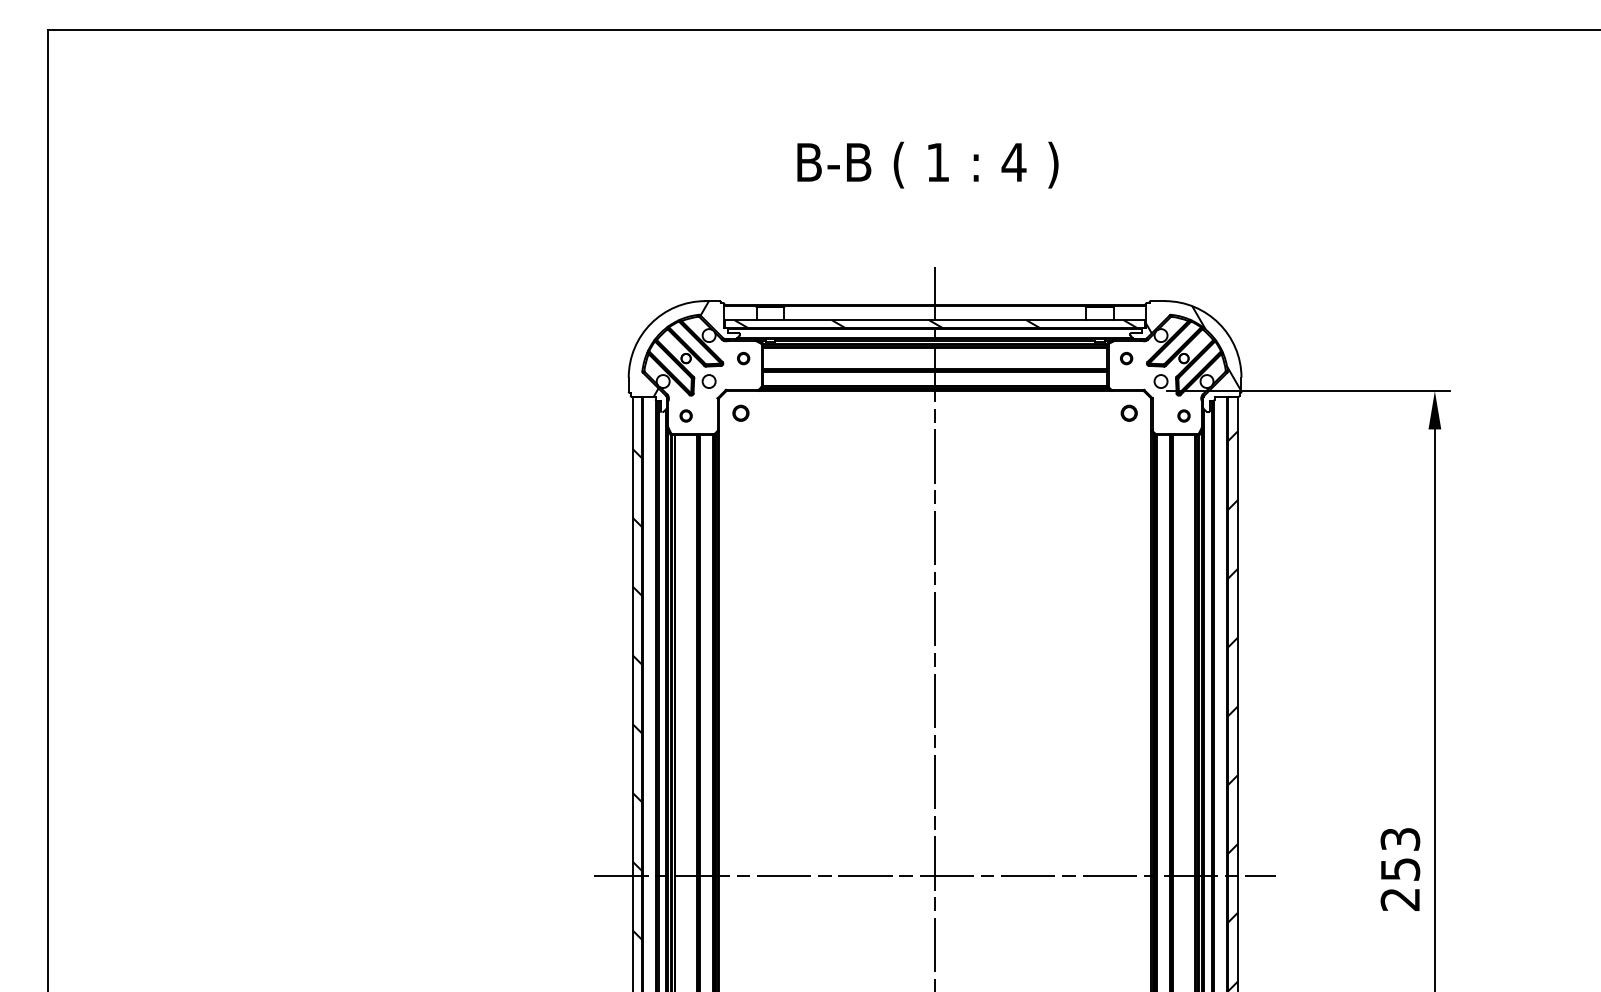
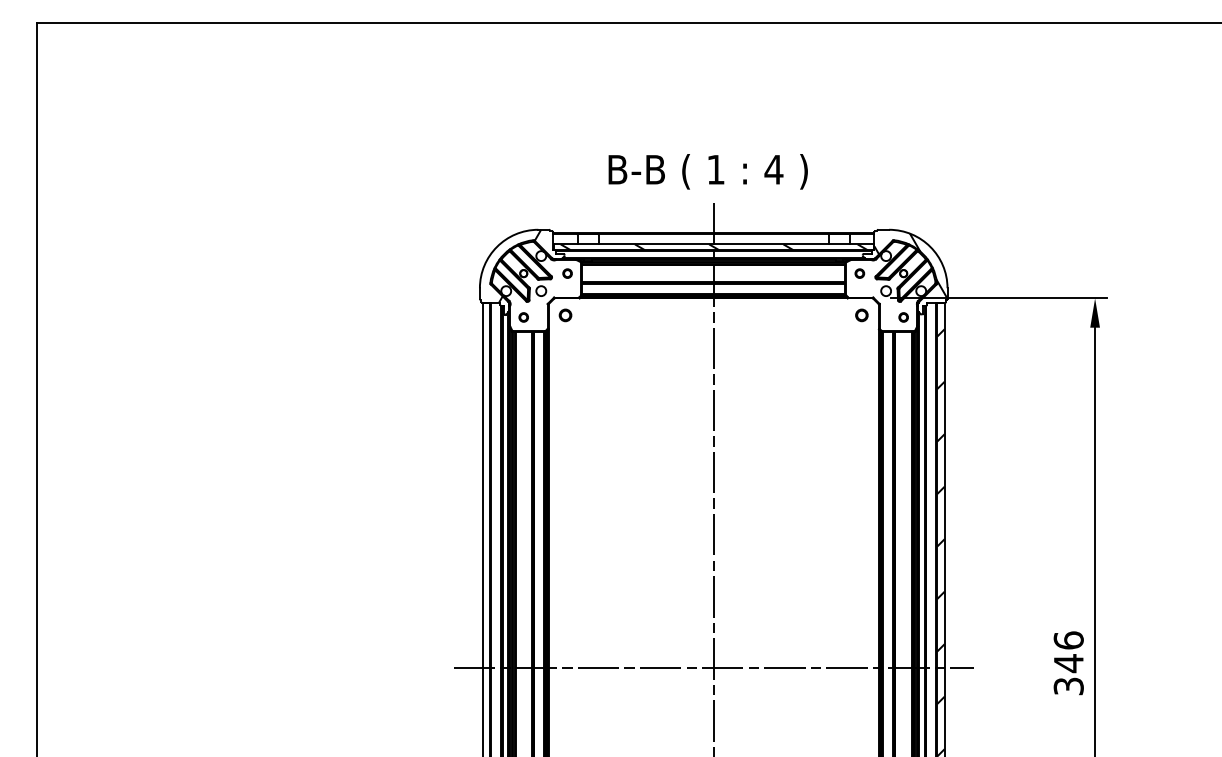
text: (927, 164) -> (707, 171), moved
hatch: (637, 693) -> (486, 529), removed
text: (1400, 868) -> (1068, 662), 253 -> 346

